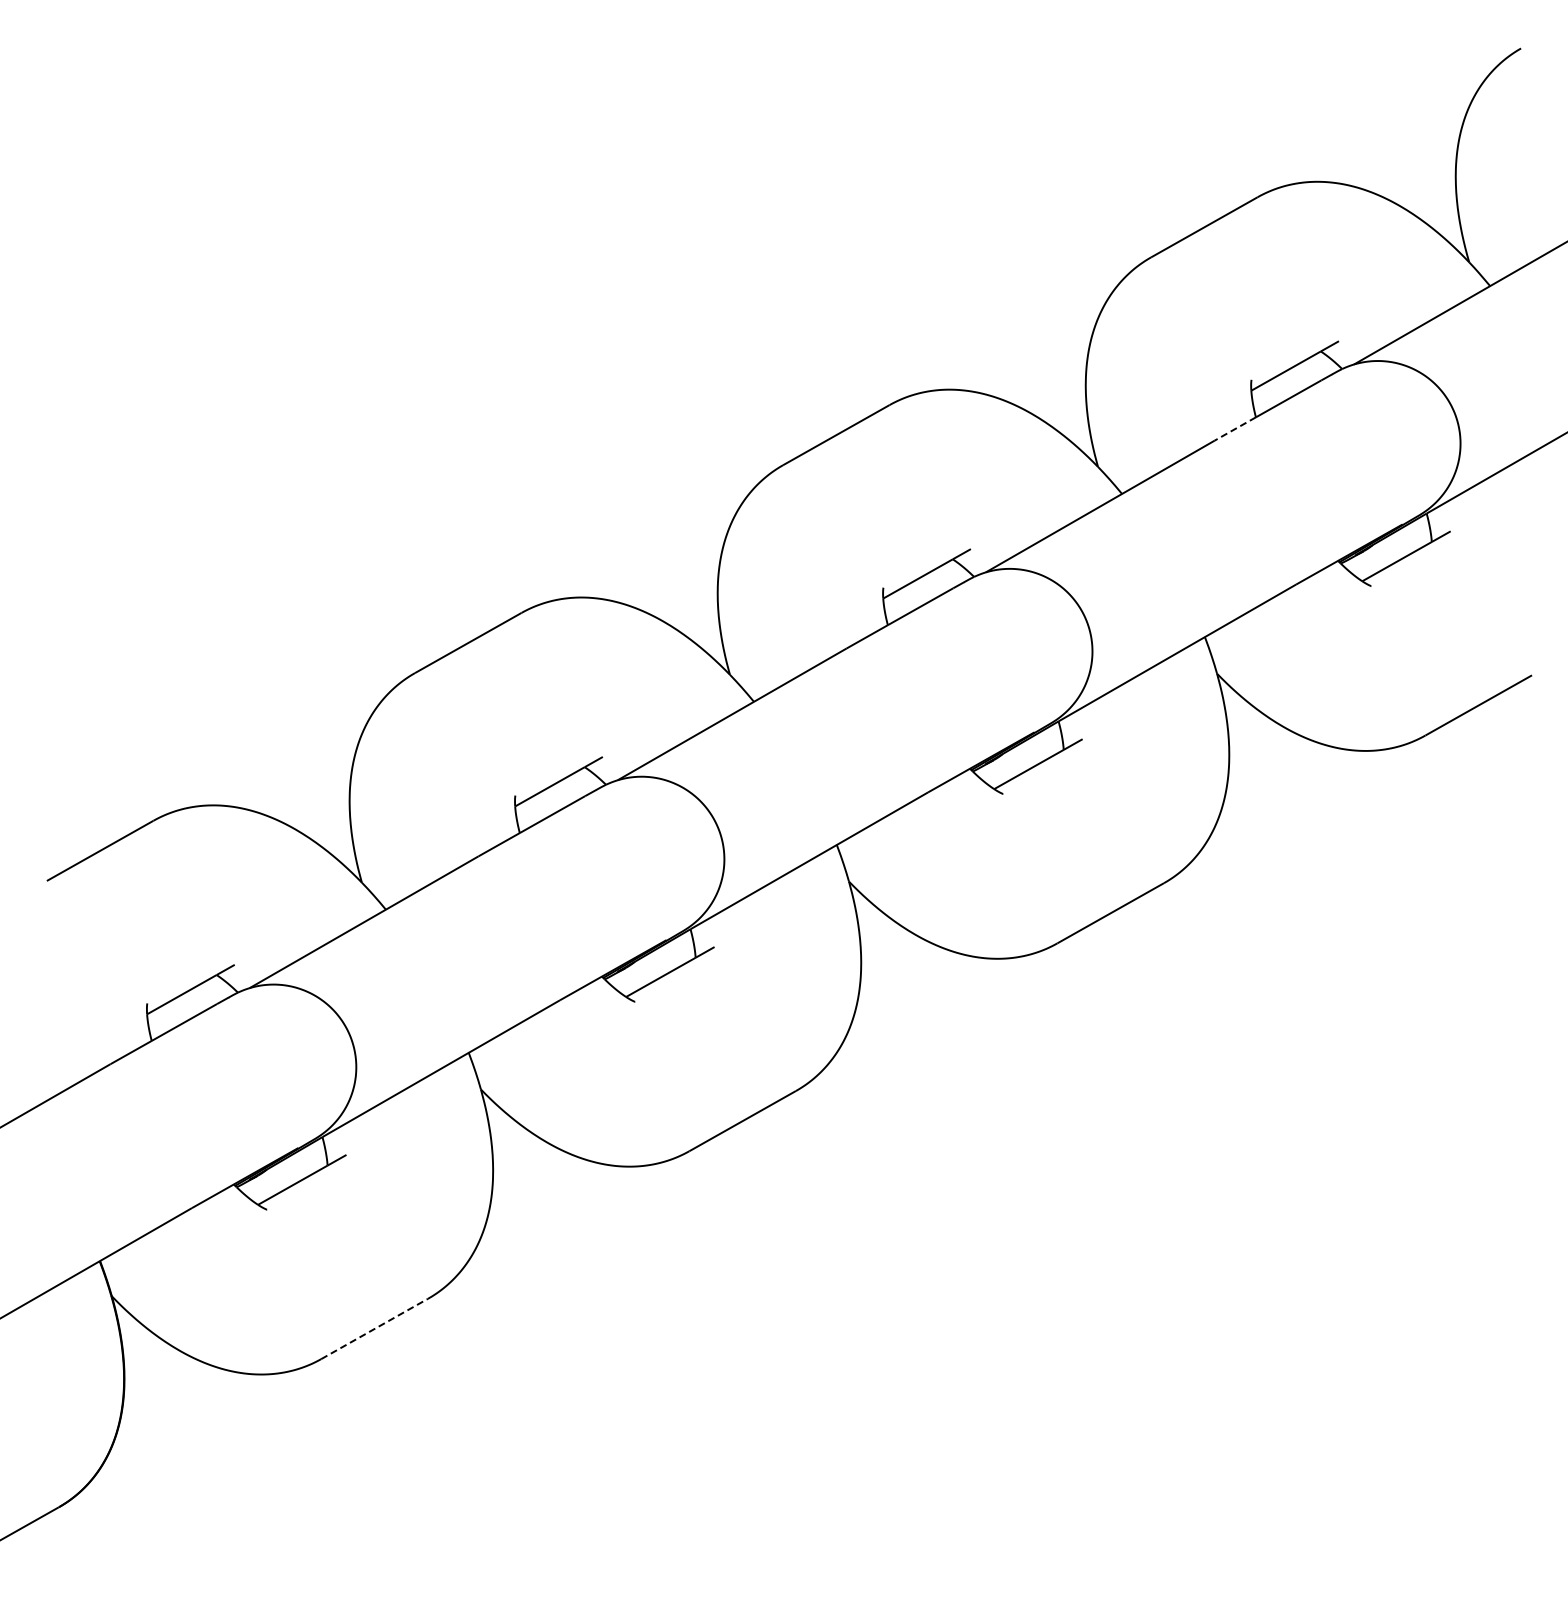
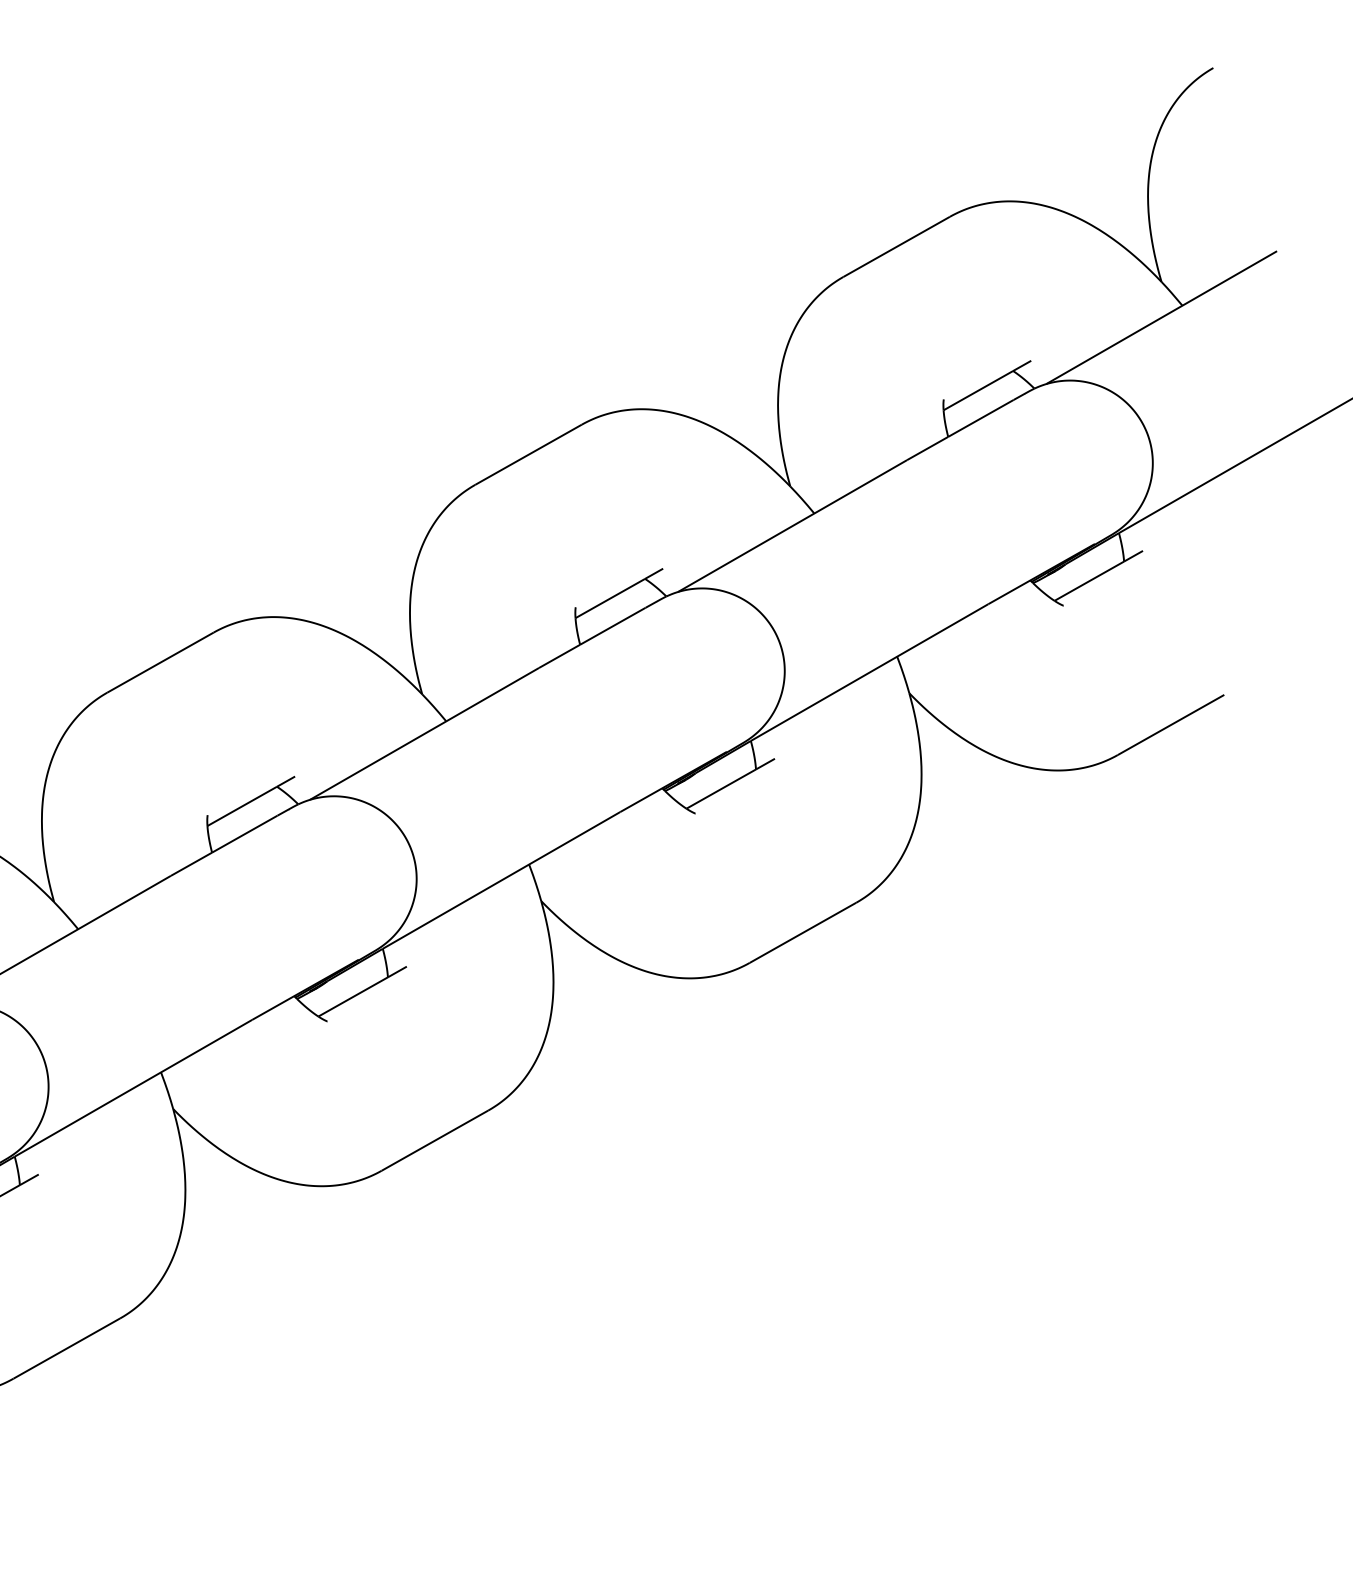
line: (1235, 428) -> (927, 448), dashed -> solid
line: (374, 1328) -> (66, 1348), dashed -> solid

